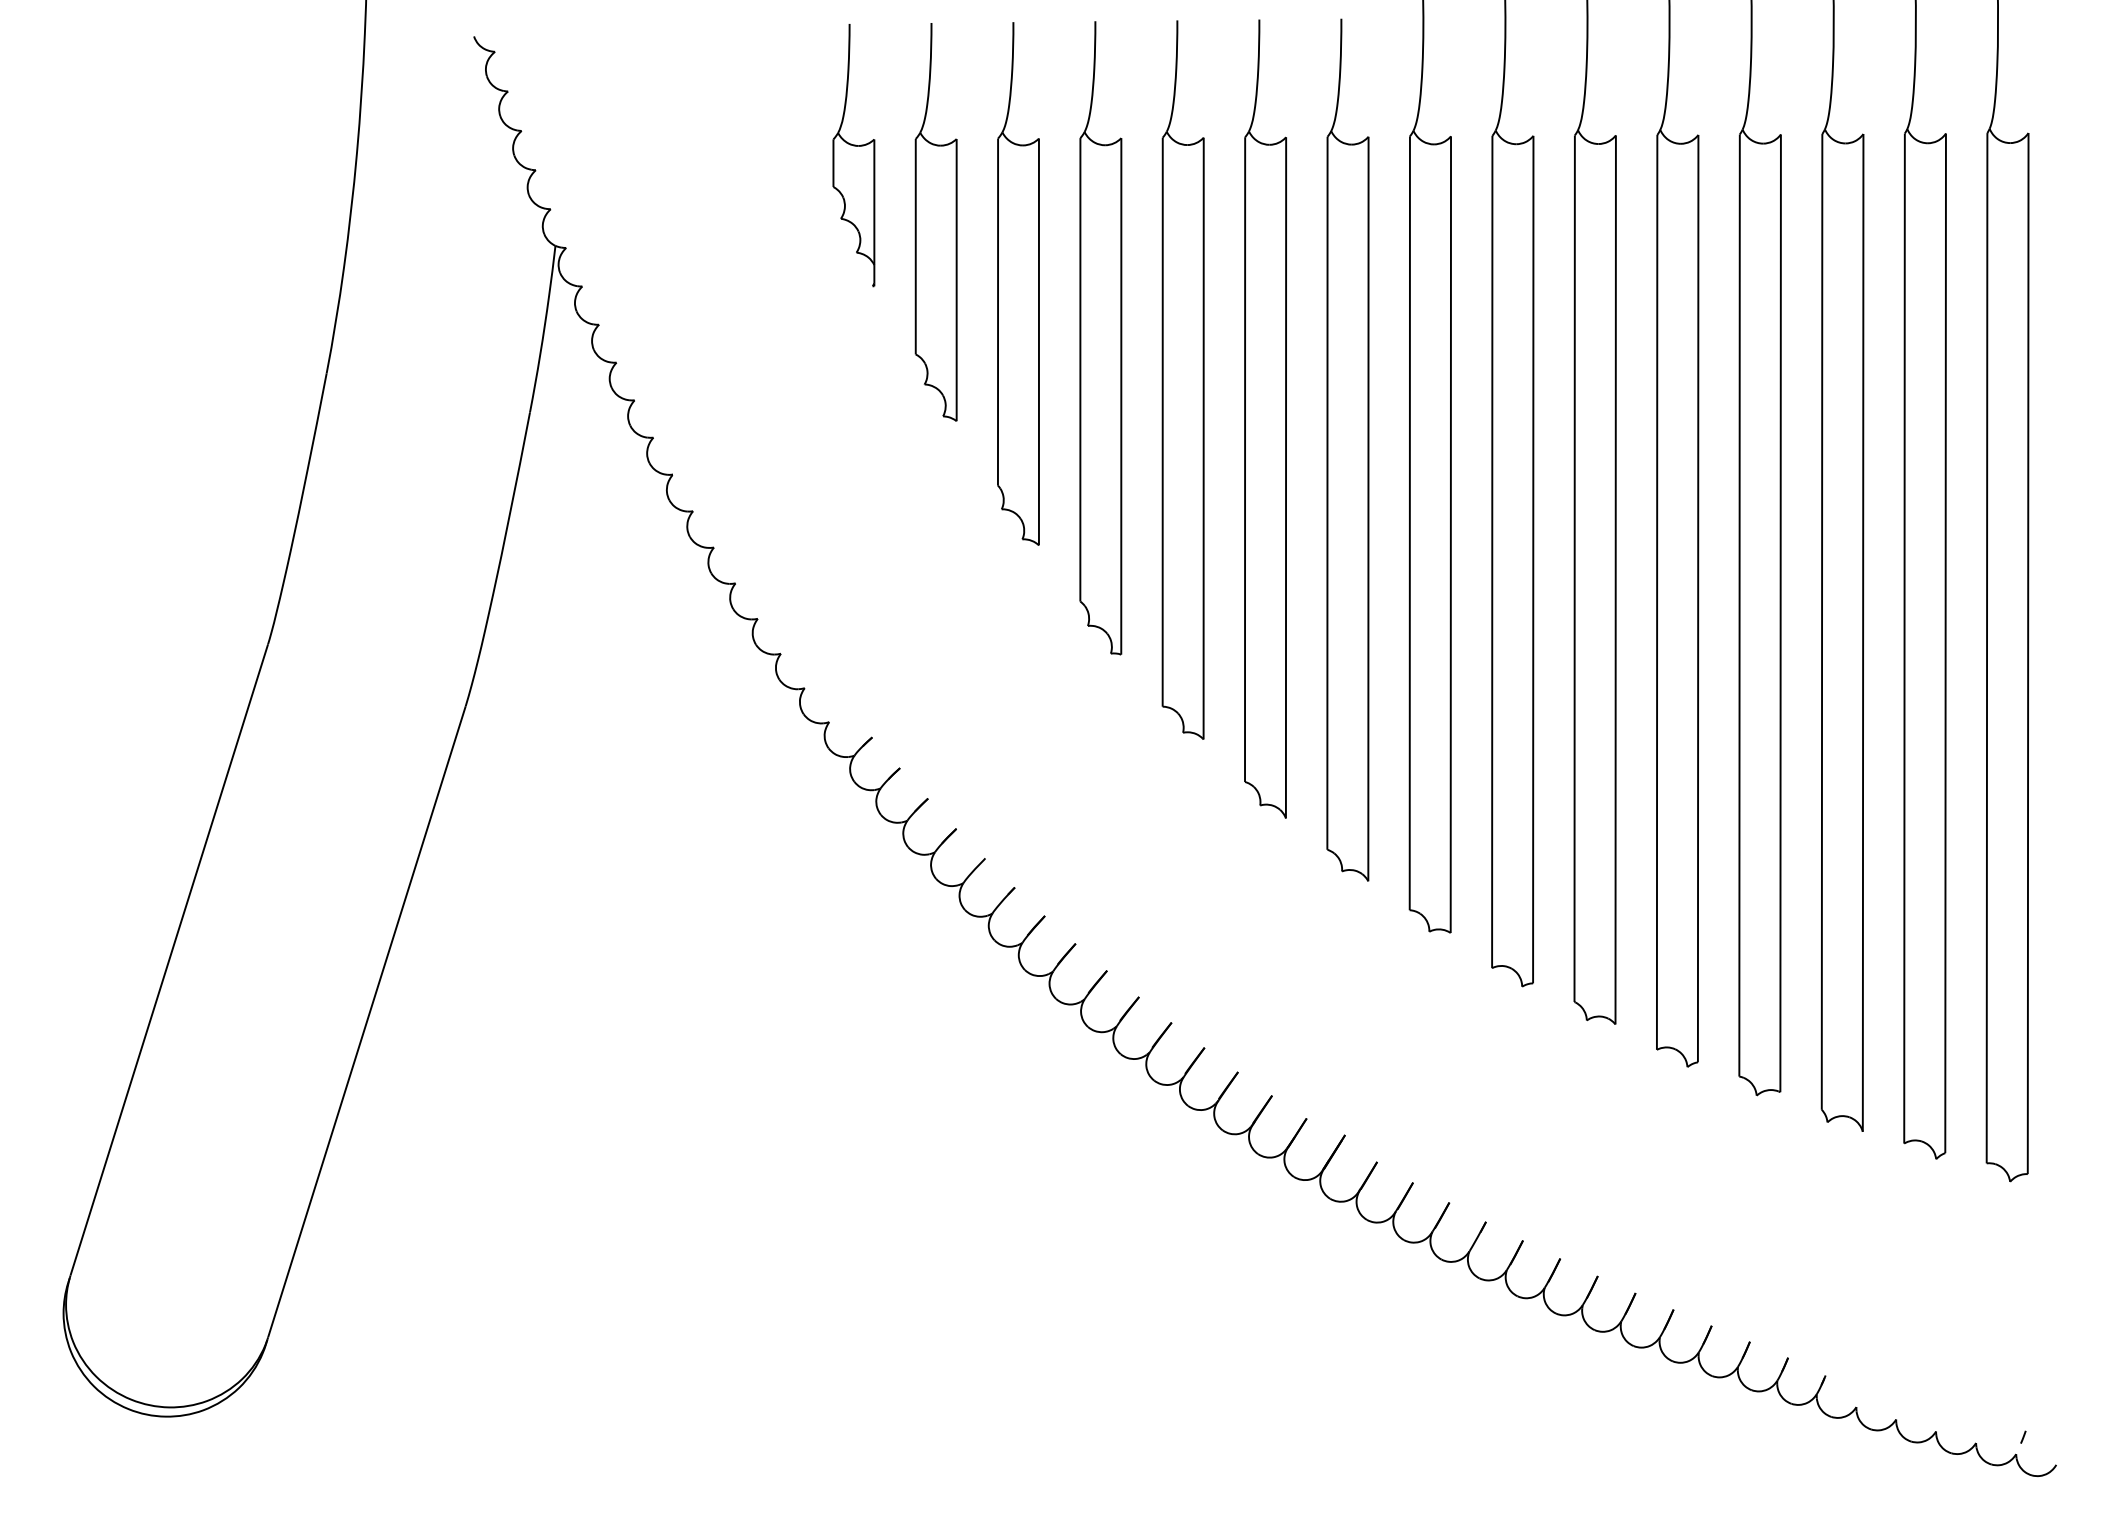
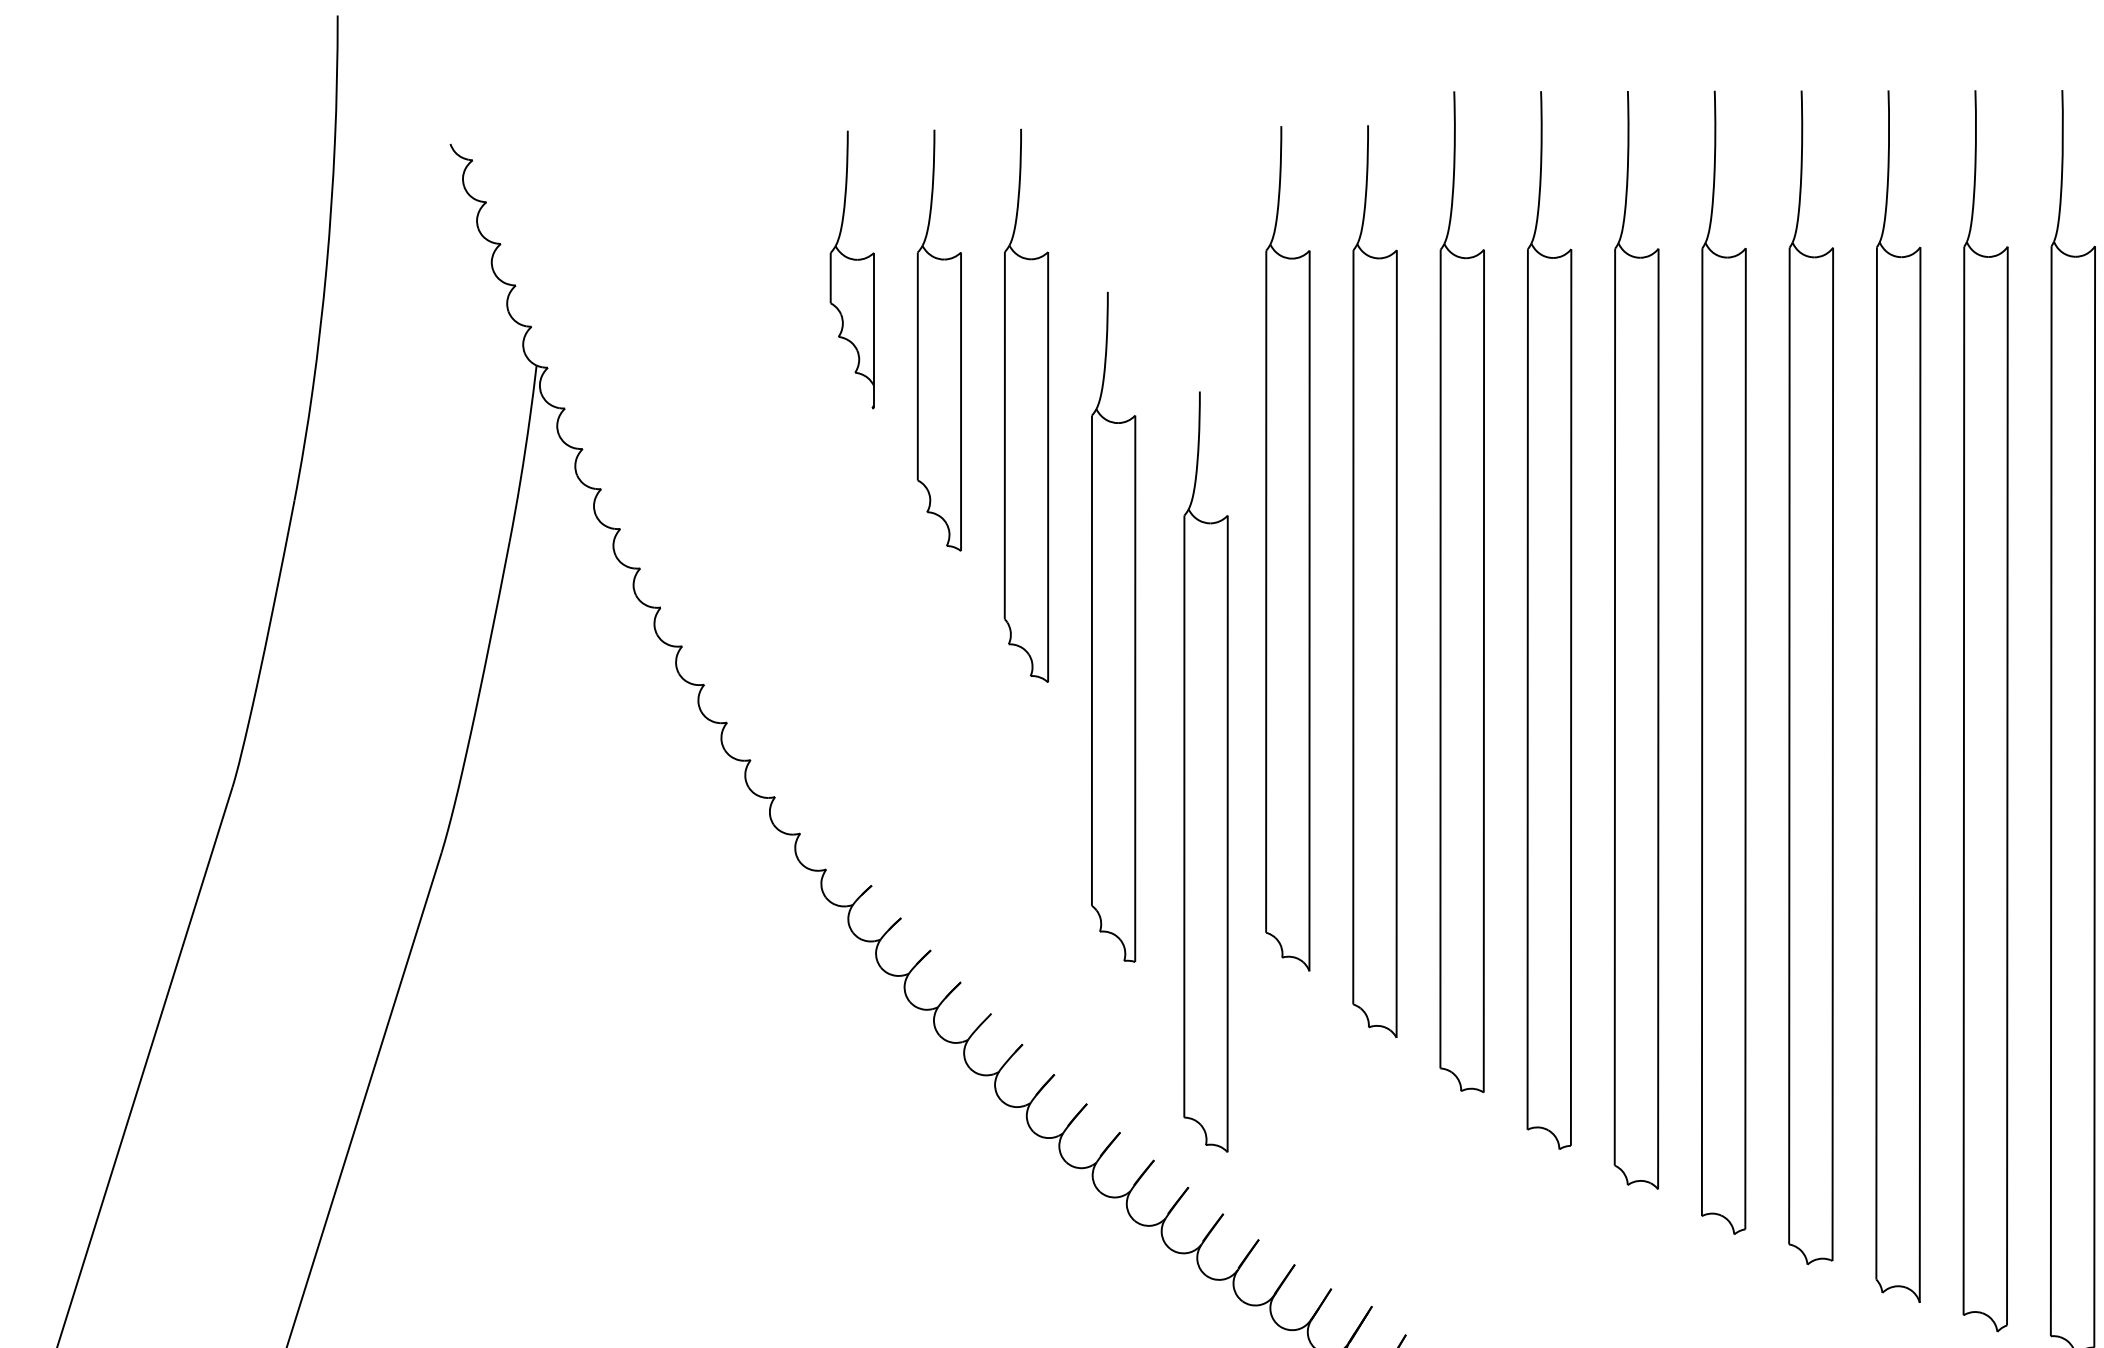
part: (1100, 338) -> (1113, 627), moved
part: (1182, 379) -> (1205, 771), moved

